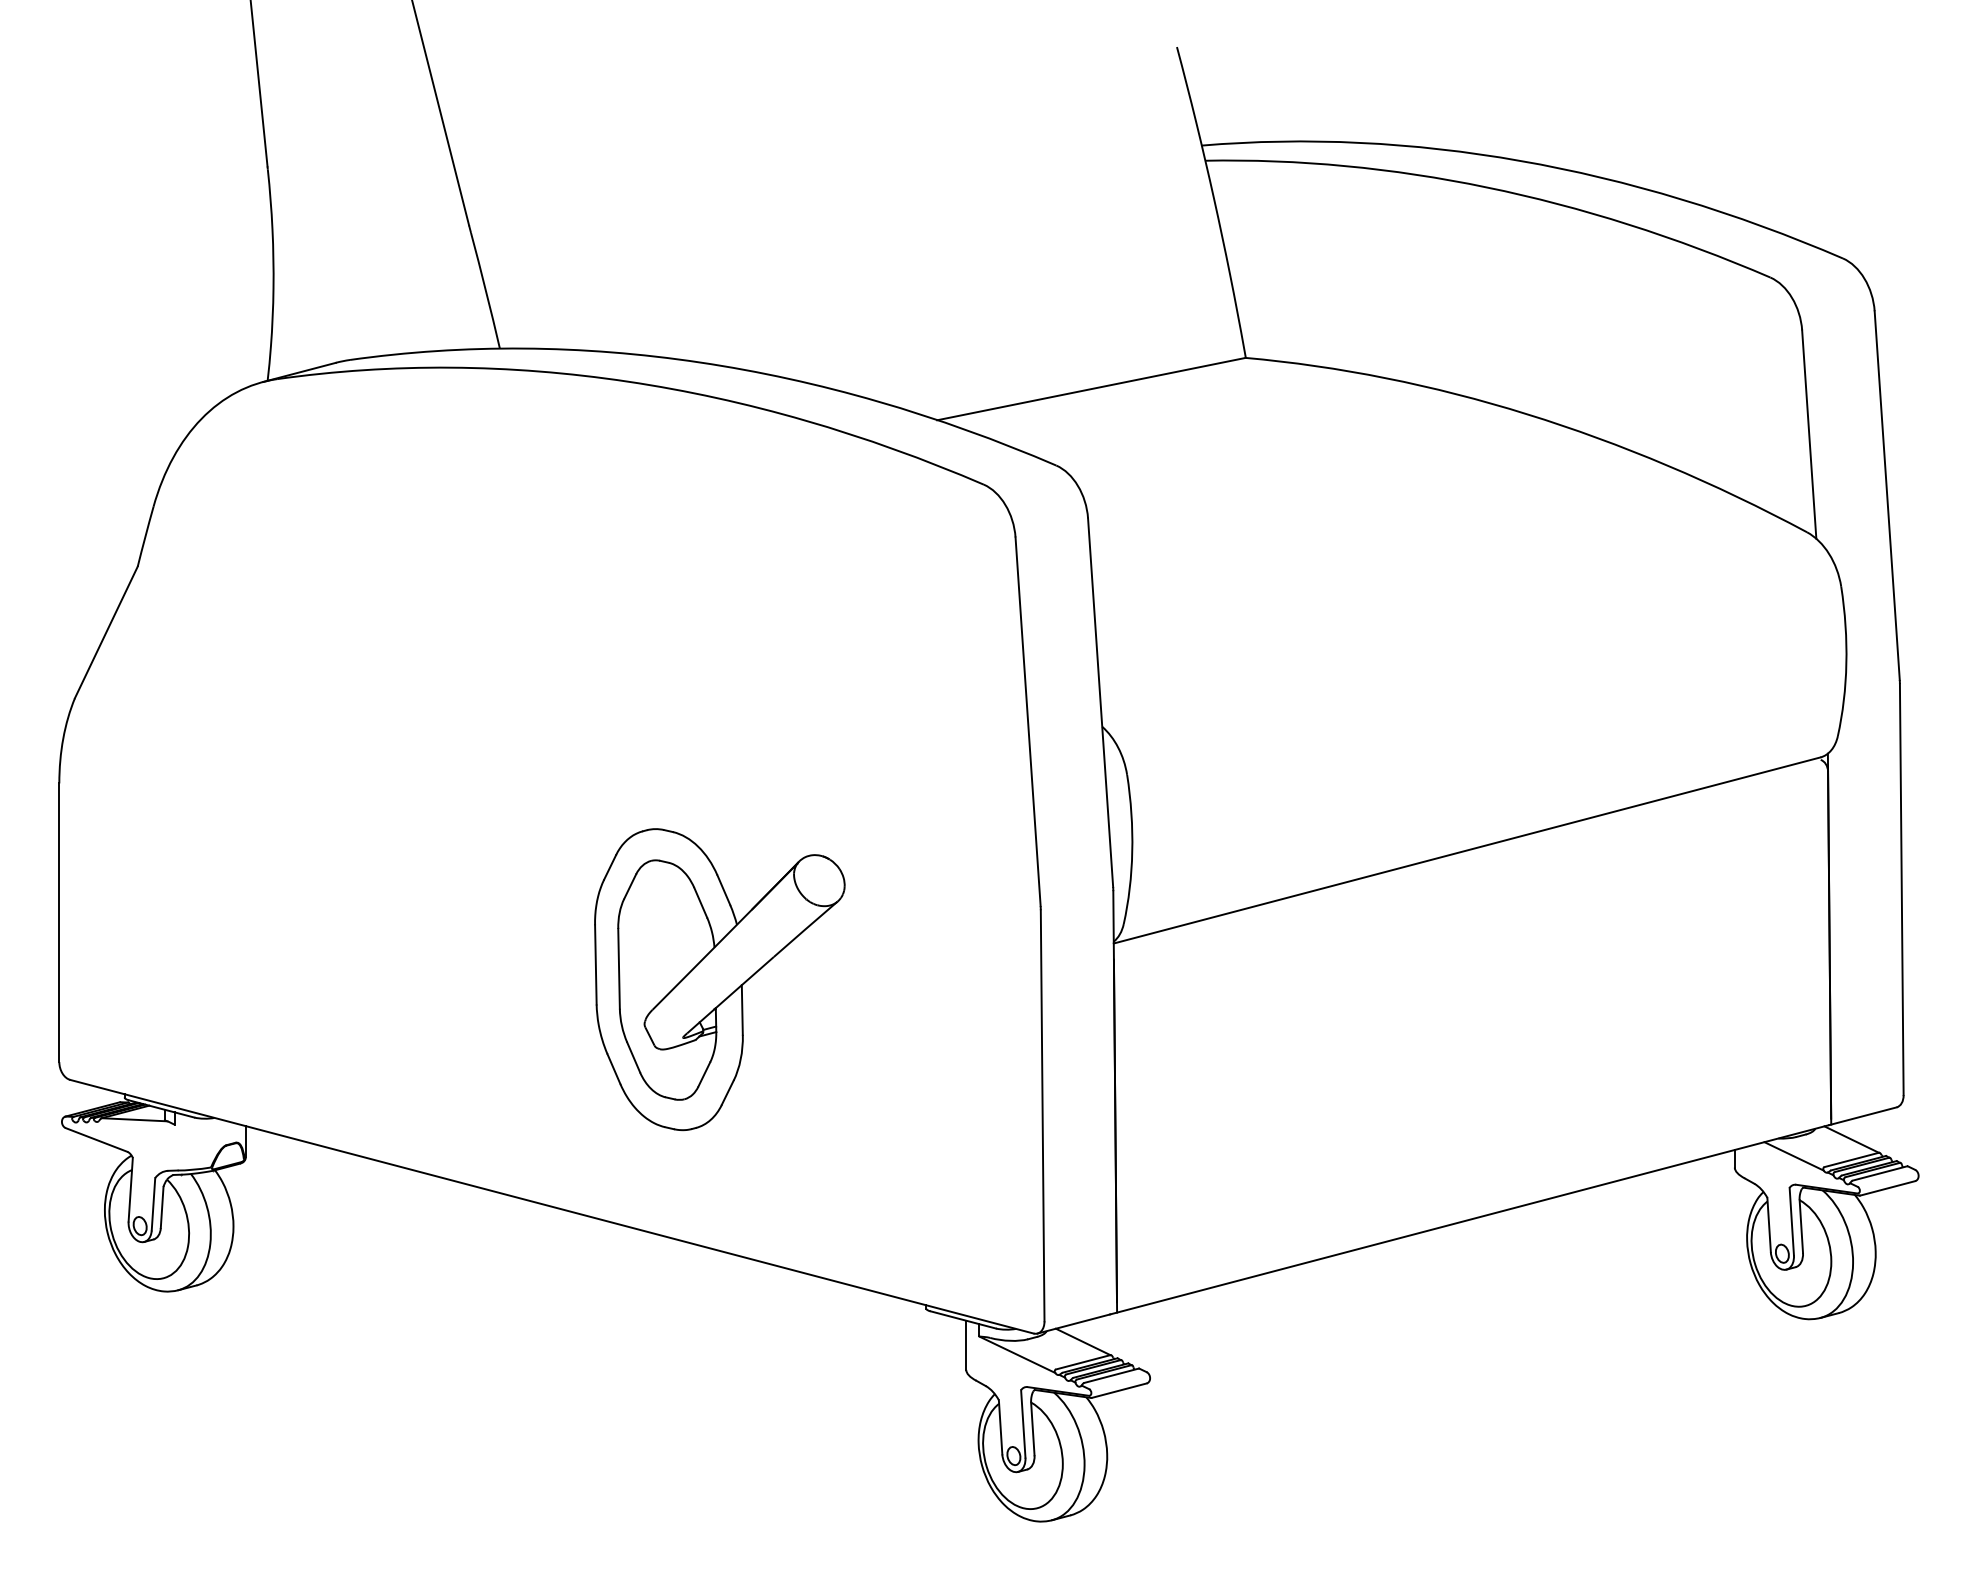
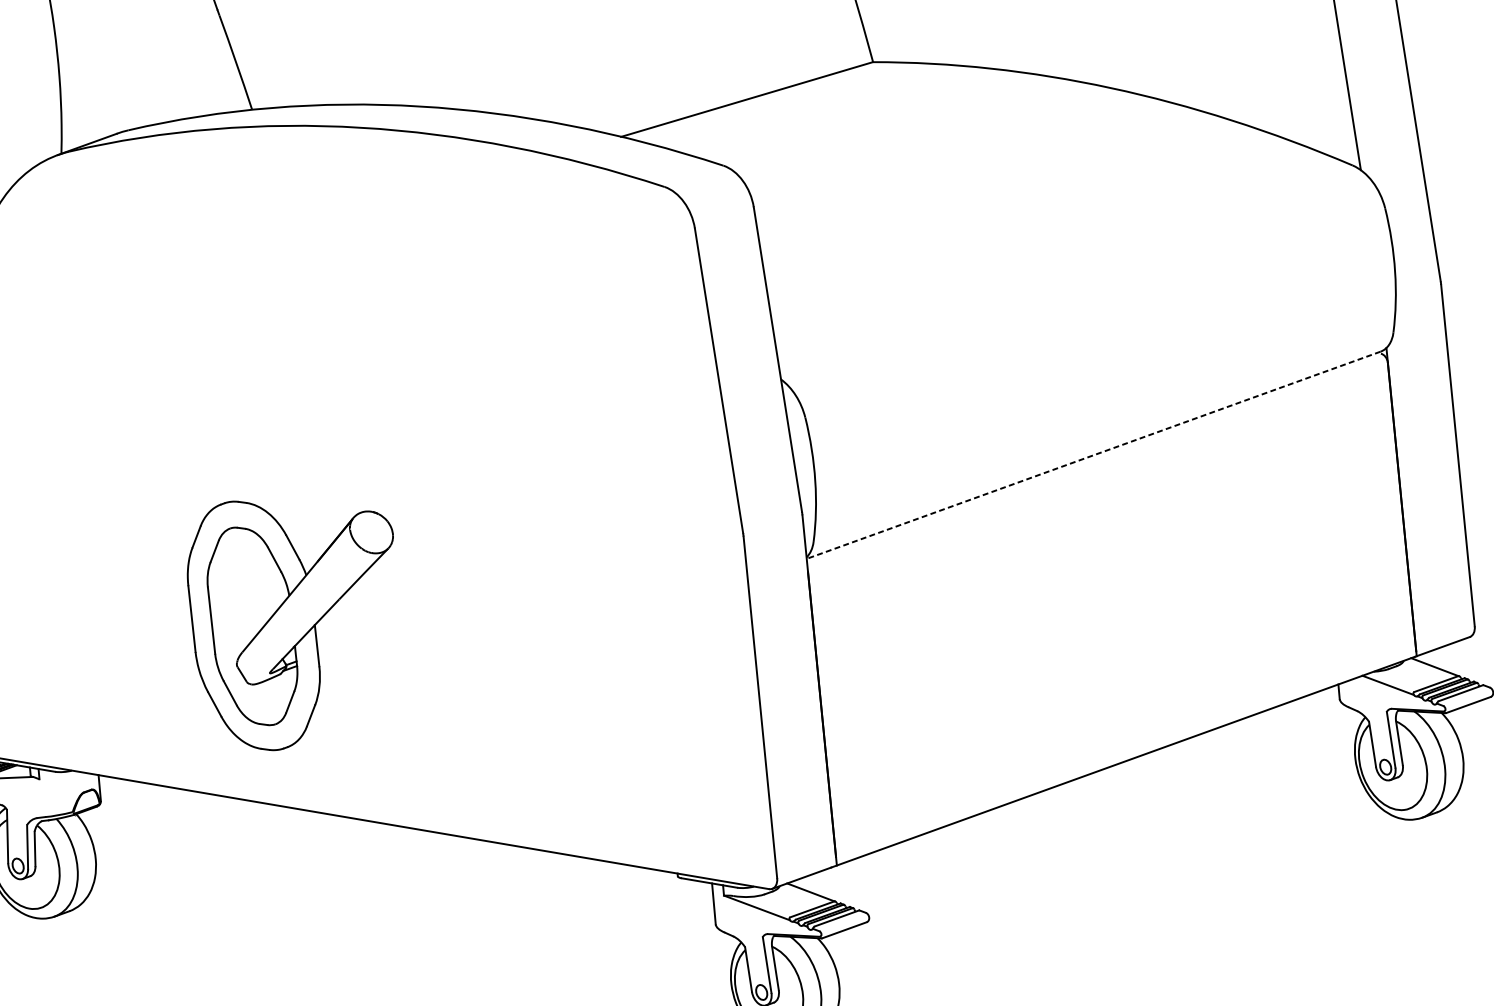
line: (1466, 850) -> (1093, 455), solid -> dashed
part: (719, 979) -> (295, 622), moved

